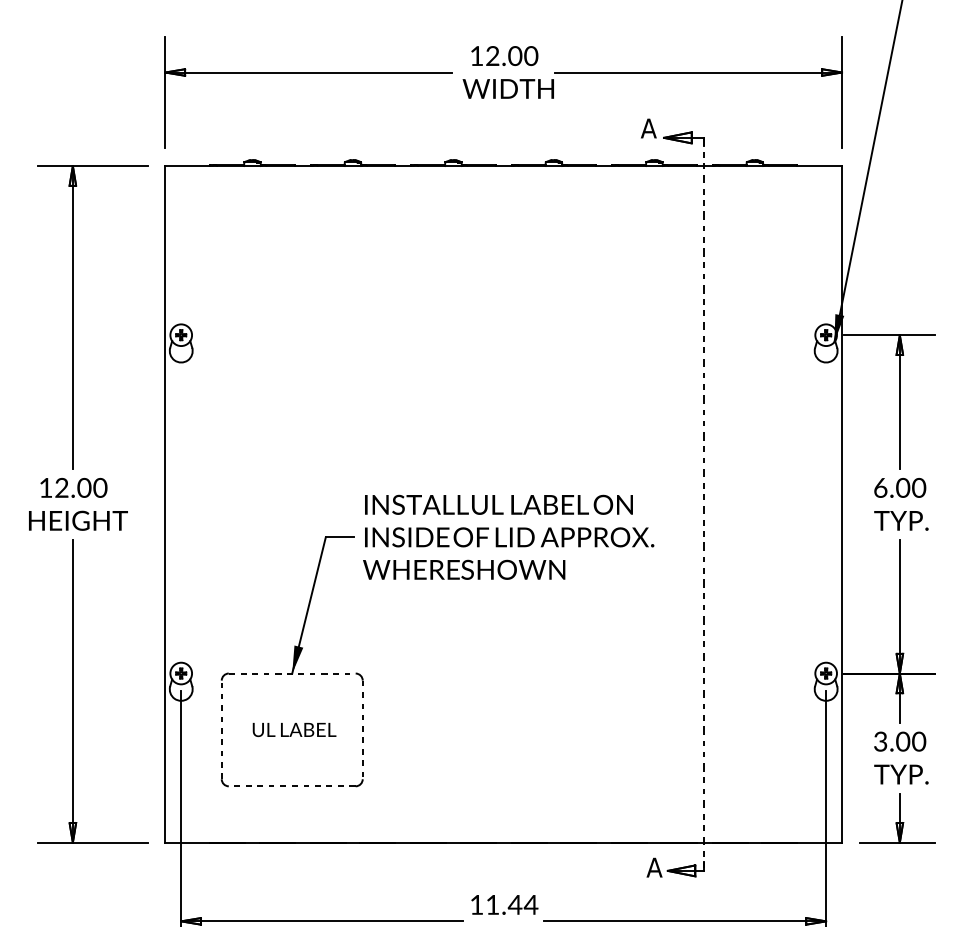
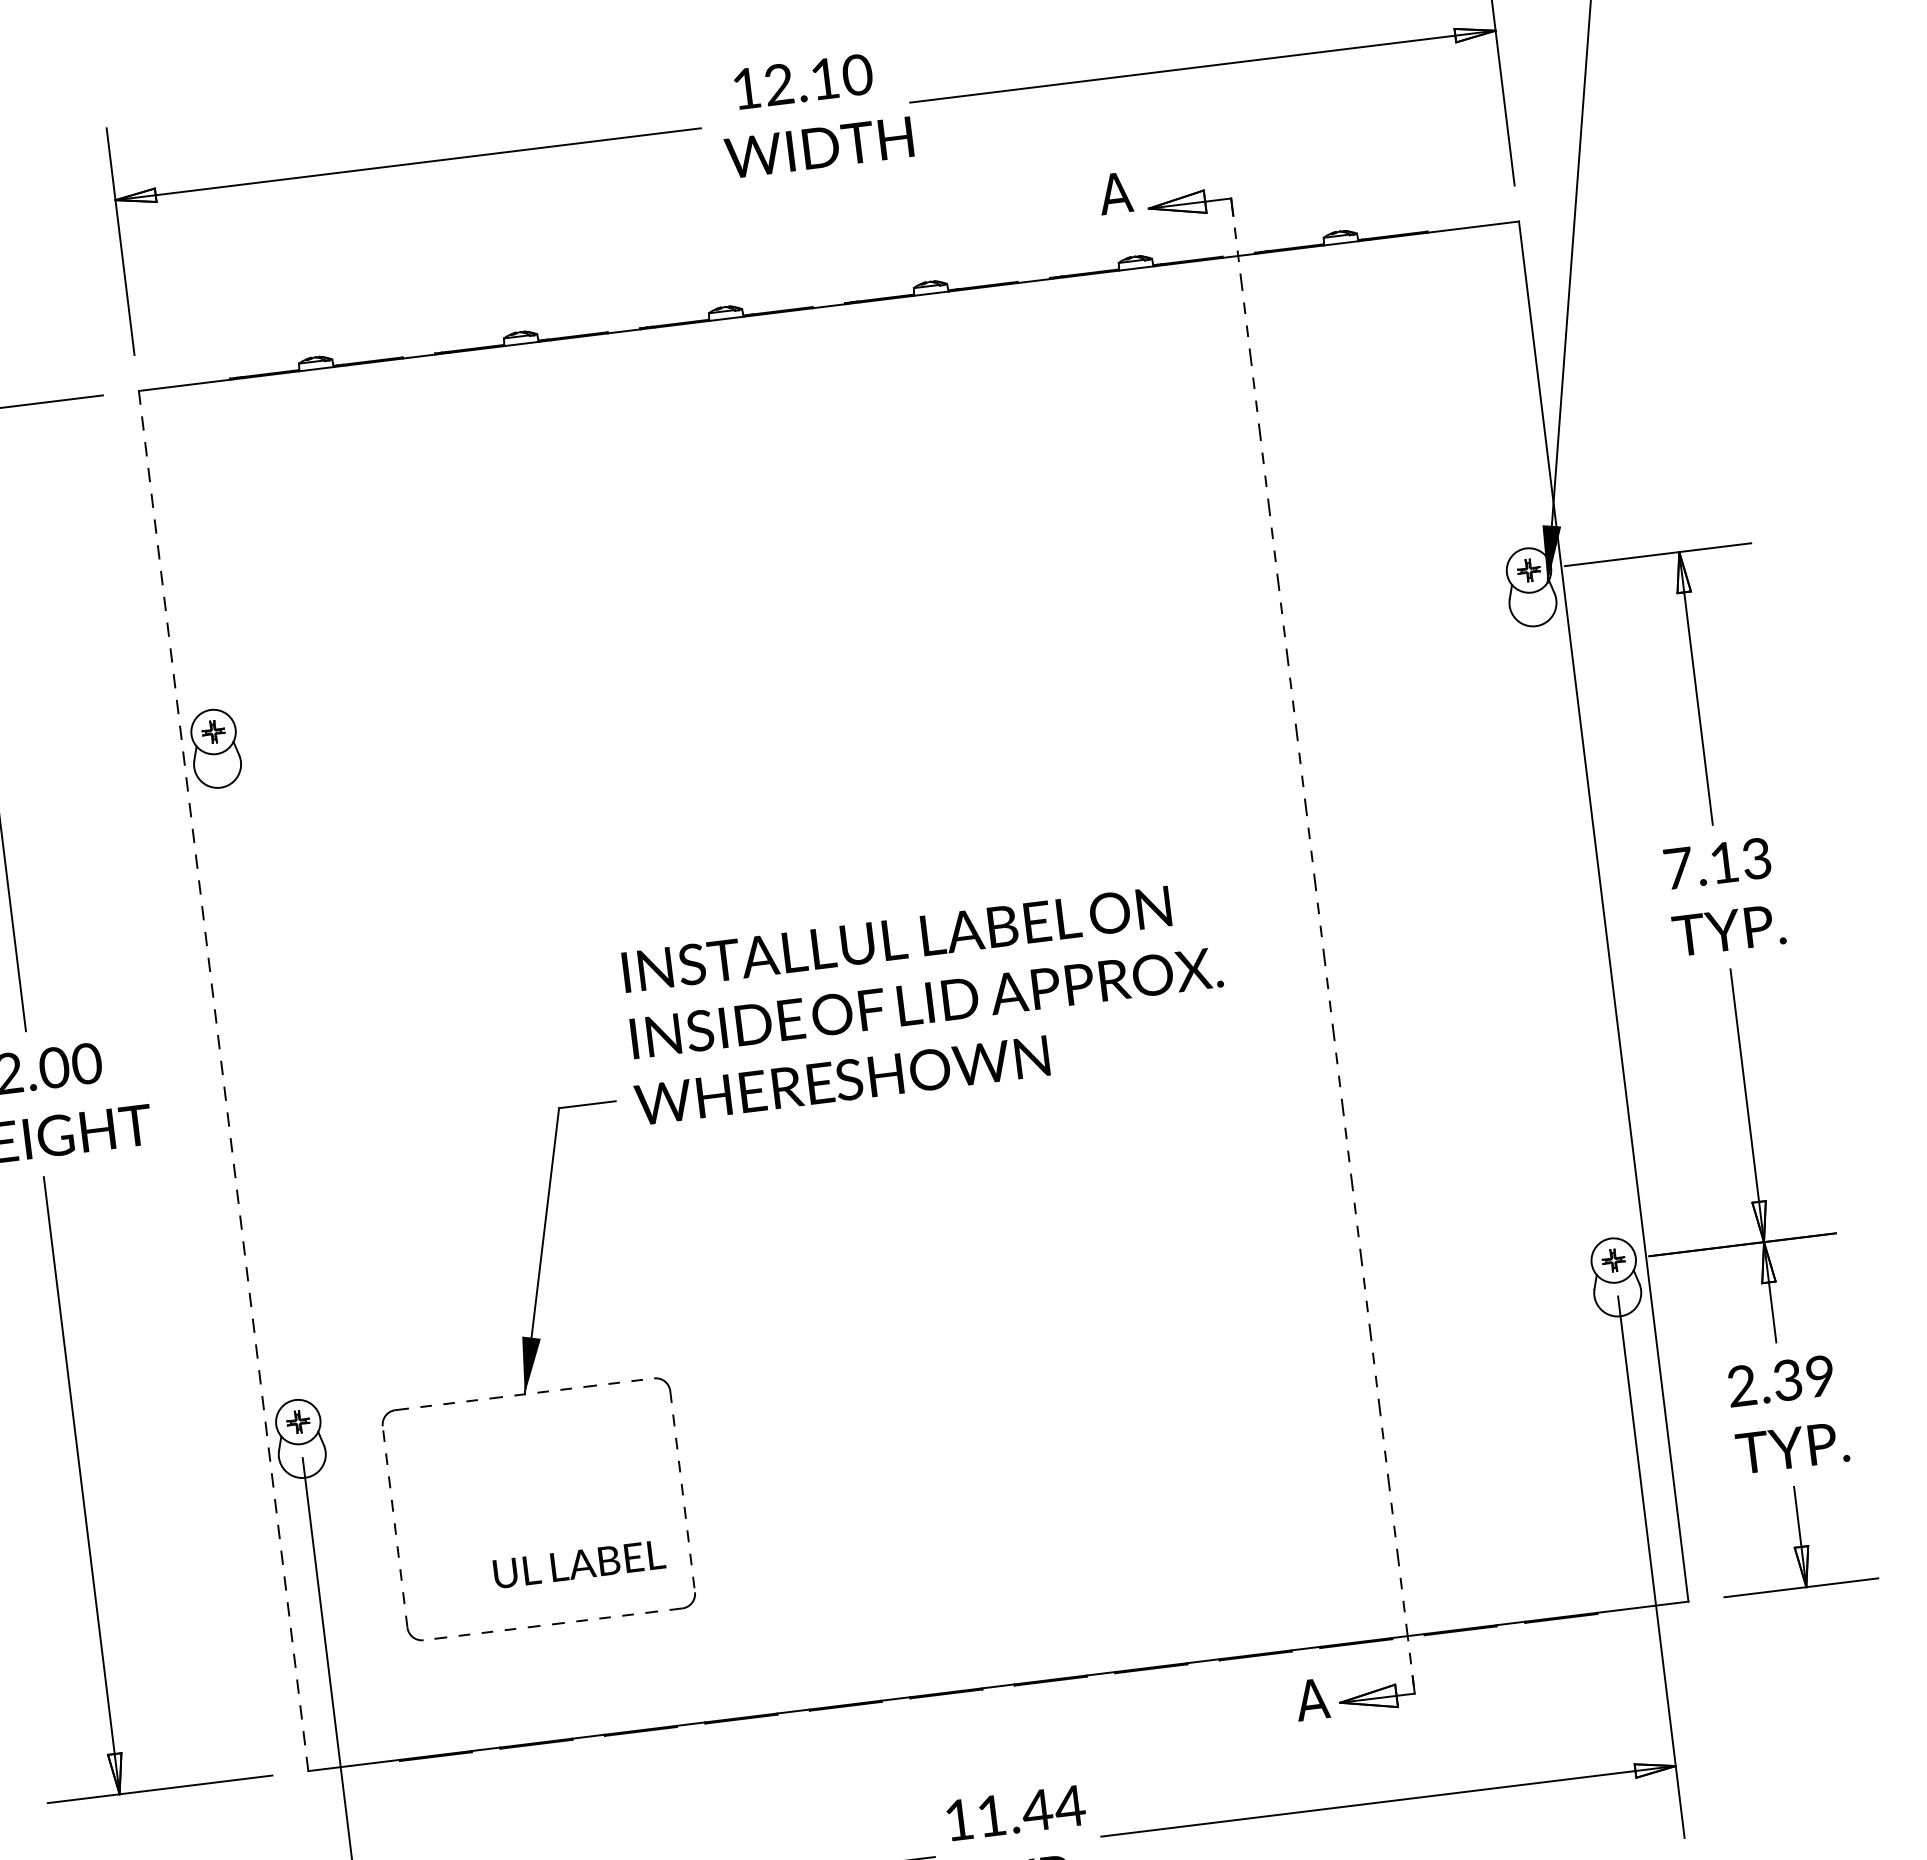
text: (515, 56) -> (825, 79), 12.00 -> 12.10
text: (900, 487) -> (1718, 862), 6.00 -> 7.13
line: (165, 503) -> (223, 1079), solid -> dashed
text: (508, 536) -> (924, 1001), moved
text: (294, 730) -> (579, 1565), moved
text: (900, 741) -> (1782, 1380), 3.00 -> 2.39

